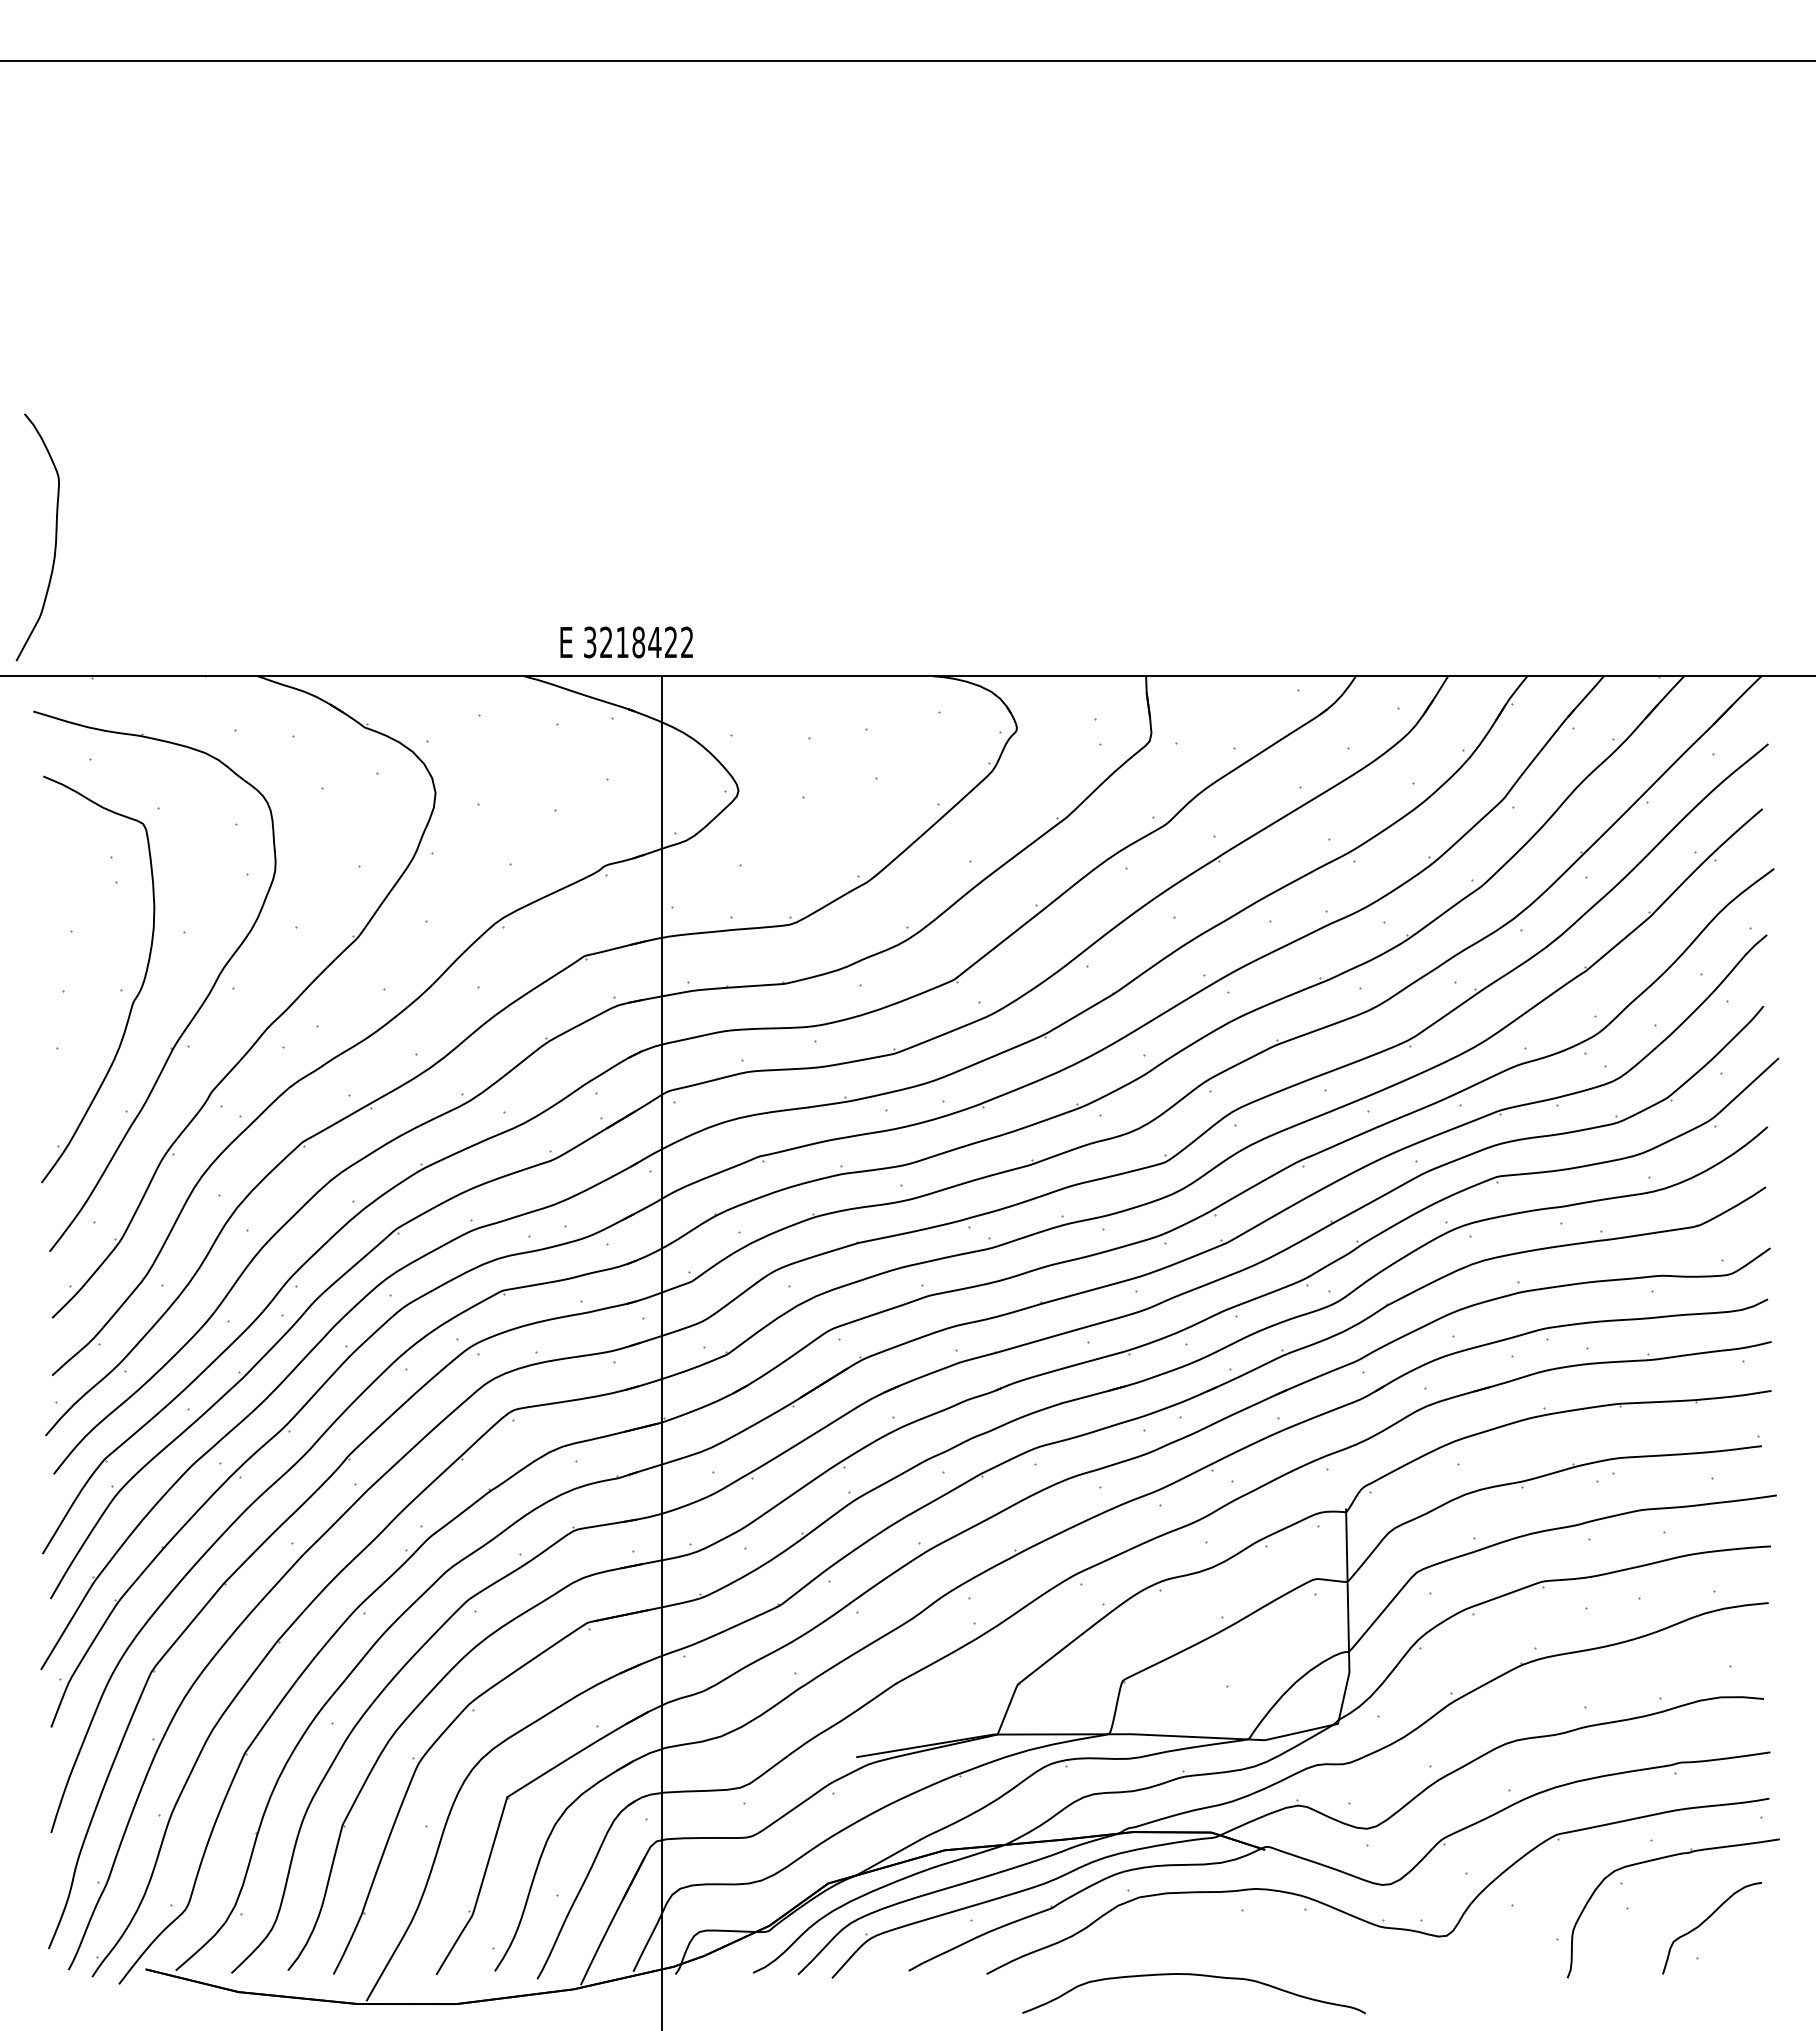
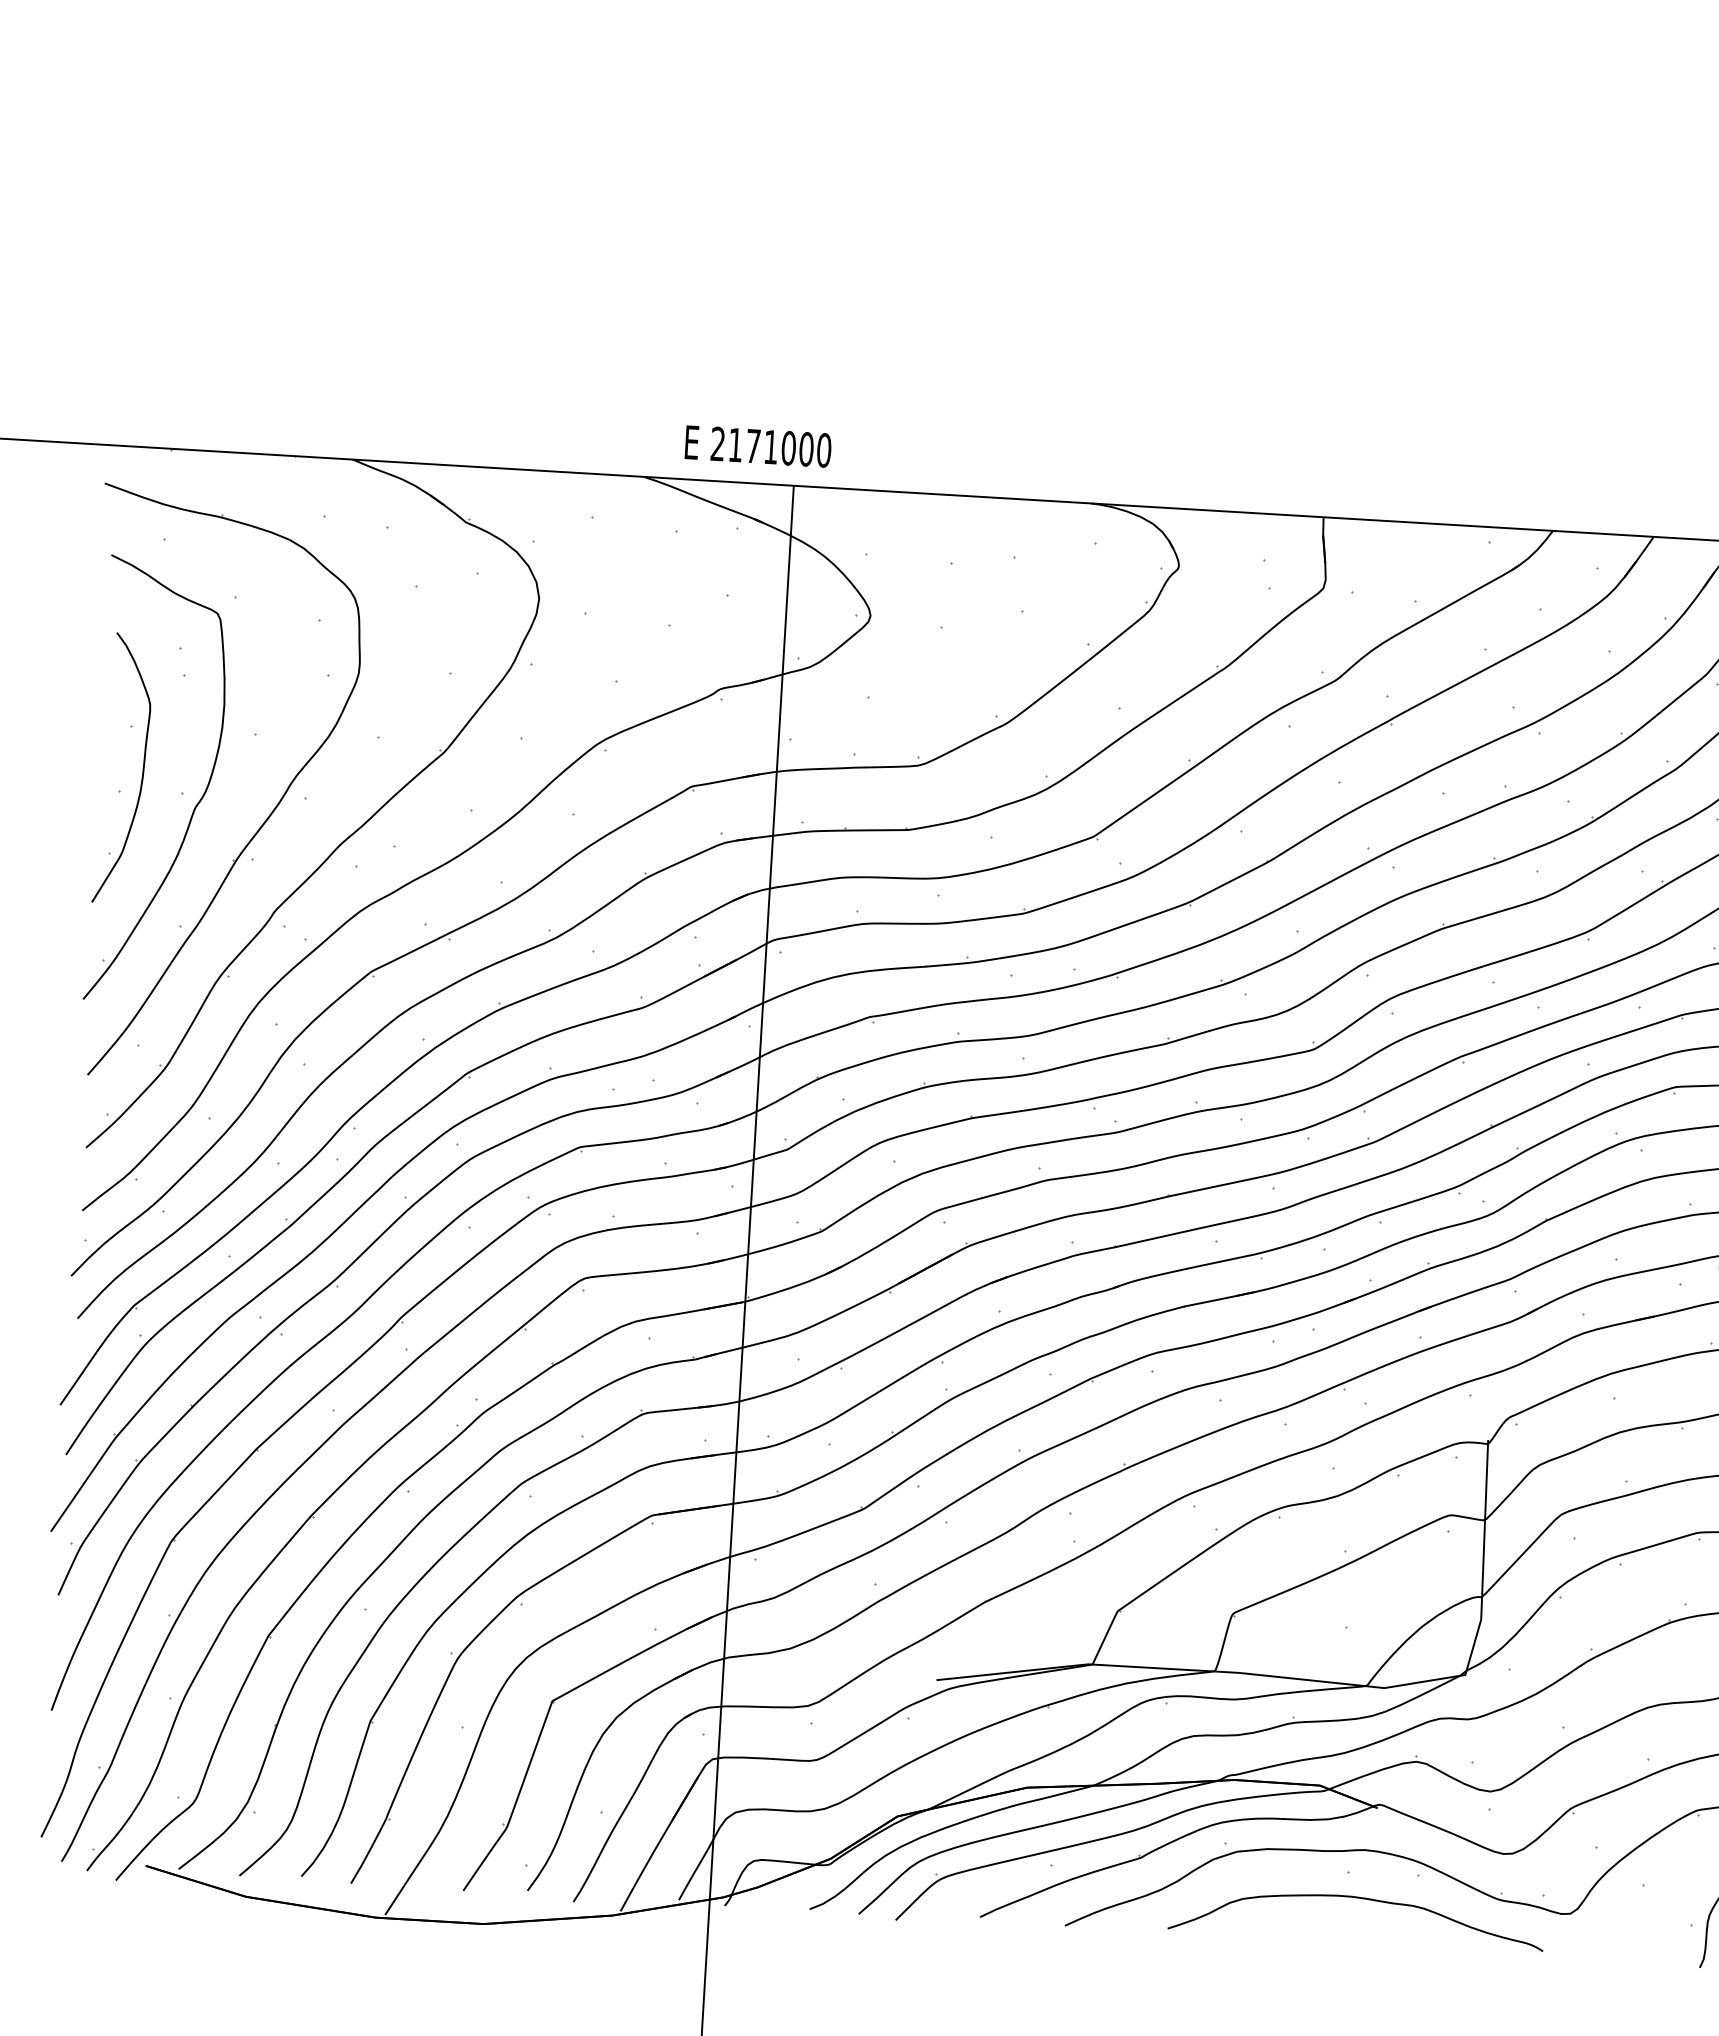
curve: (55, 537) -> (142, 769), moved
text: (638, 642) -> (770, 447), 3218422 -> 2171000
curve: (1193, 1975) -> (1357, 1898), moved

